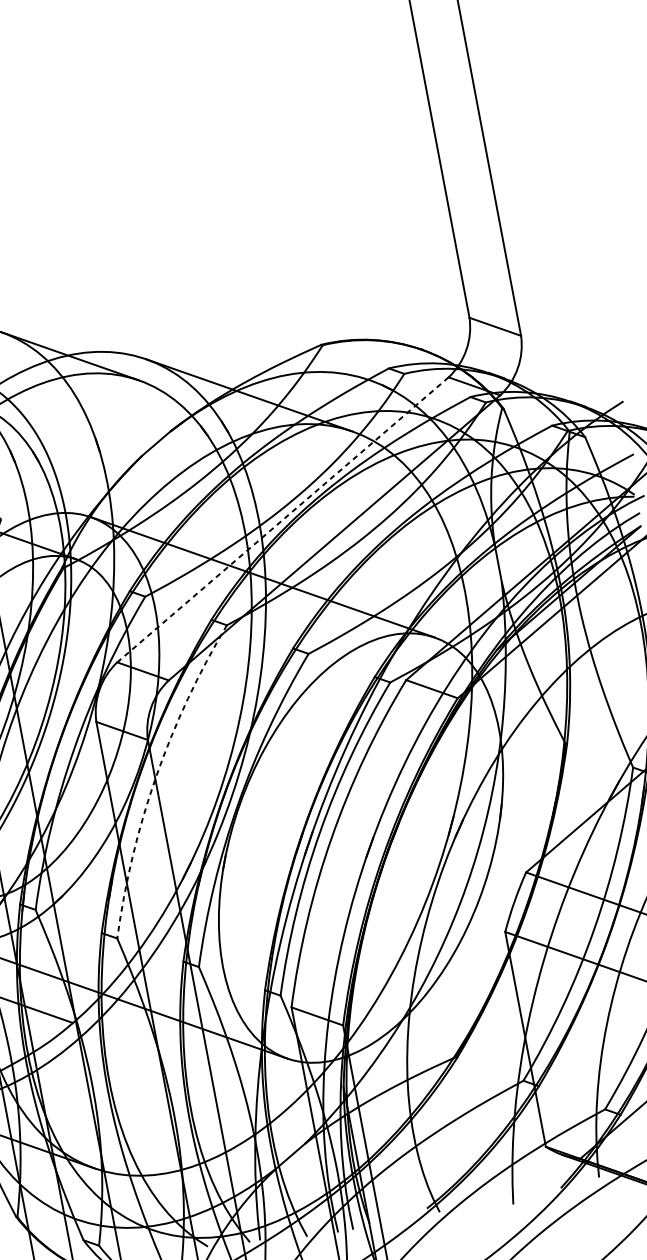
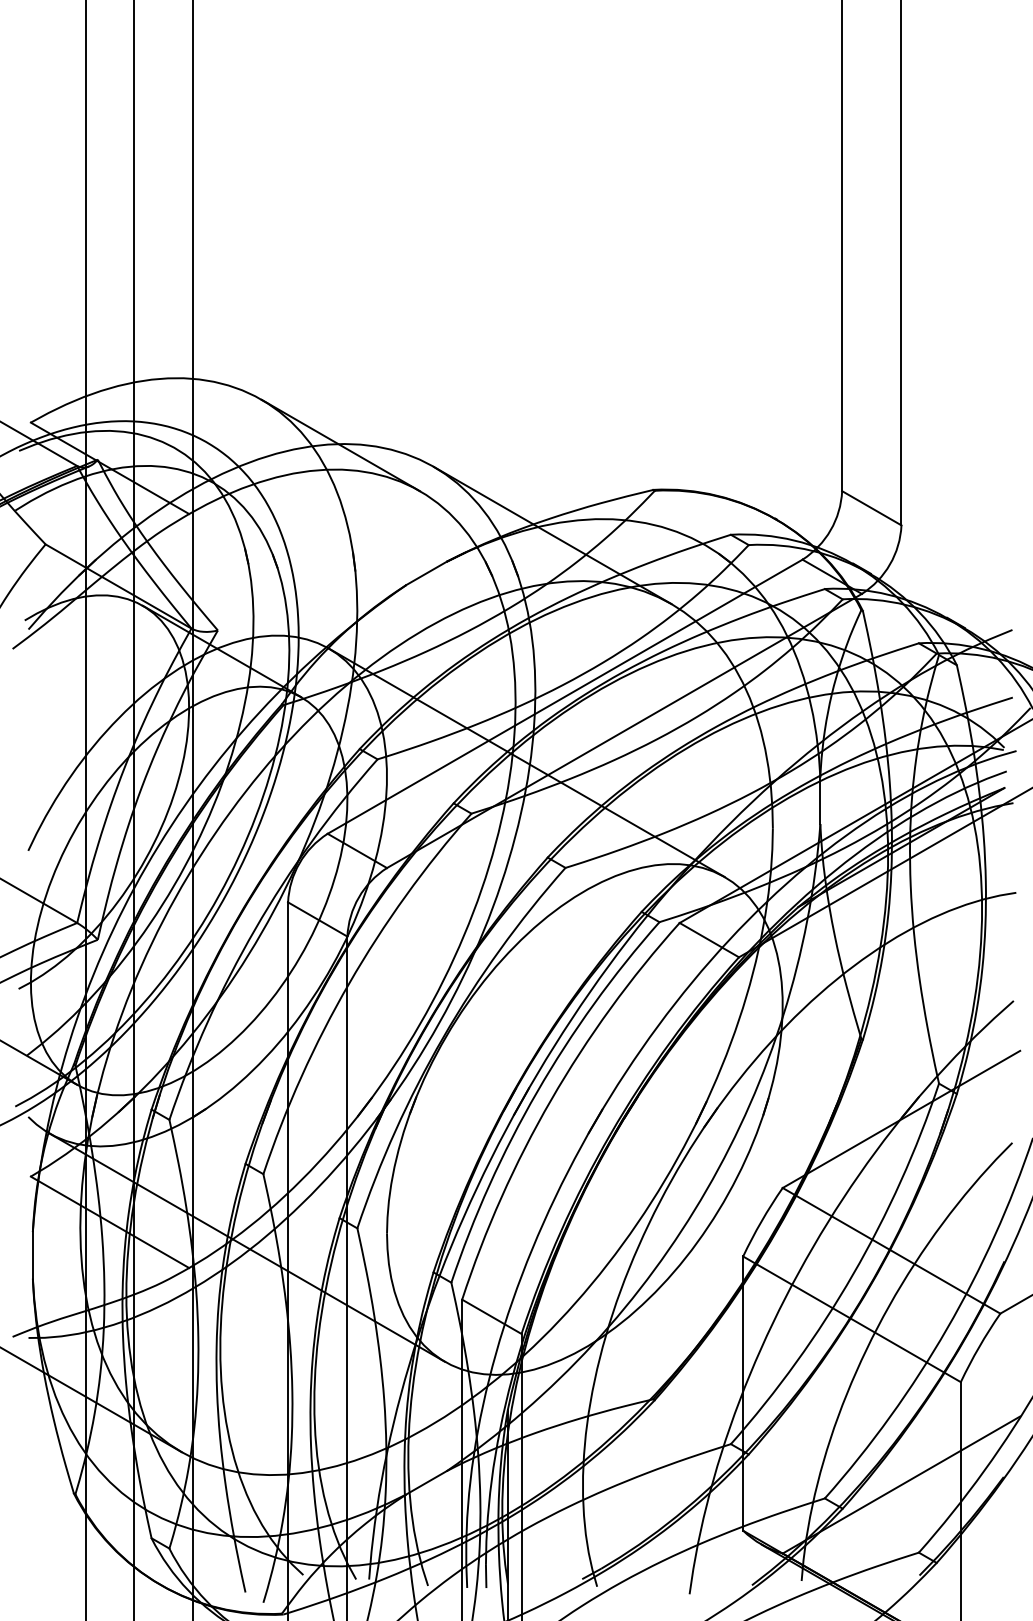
line: (282, 520) -> (564, 697), dashed -> solid
arc: (156, 776) -> (349, 983), dashed -> solid

